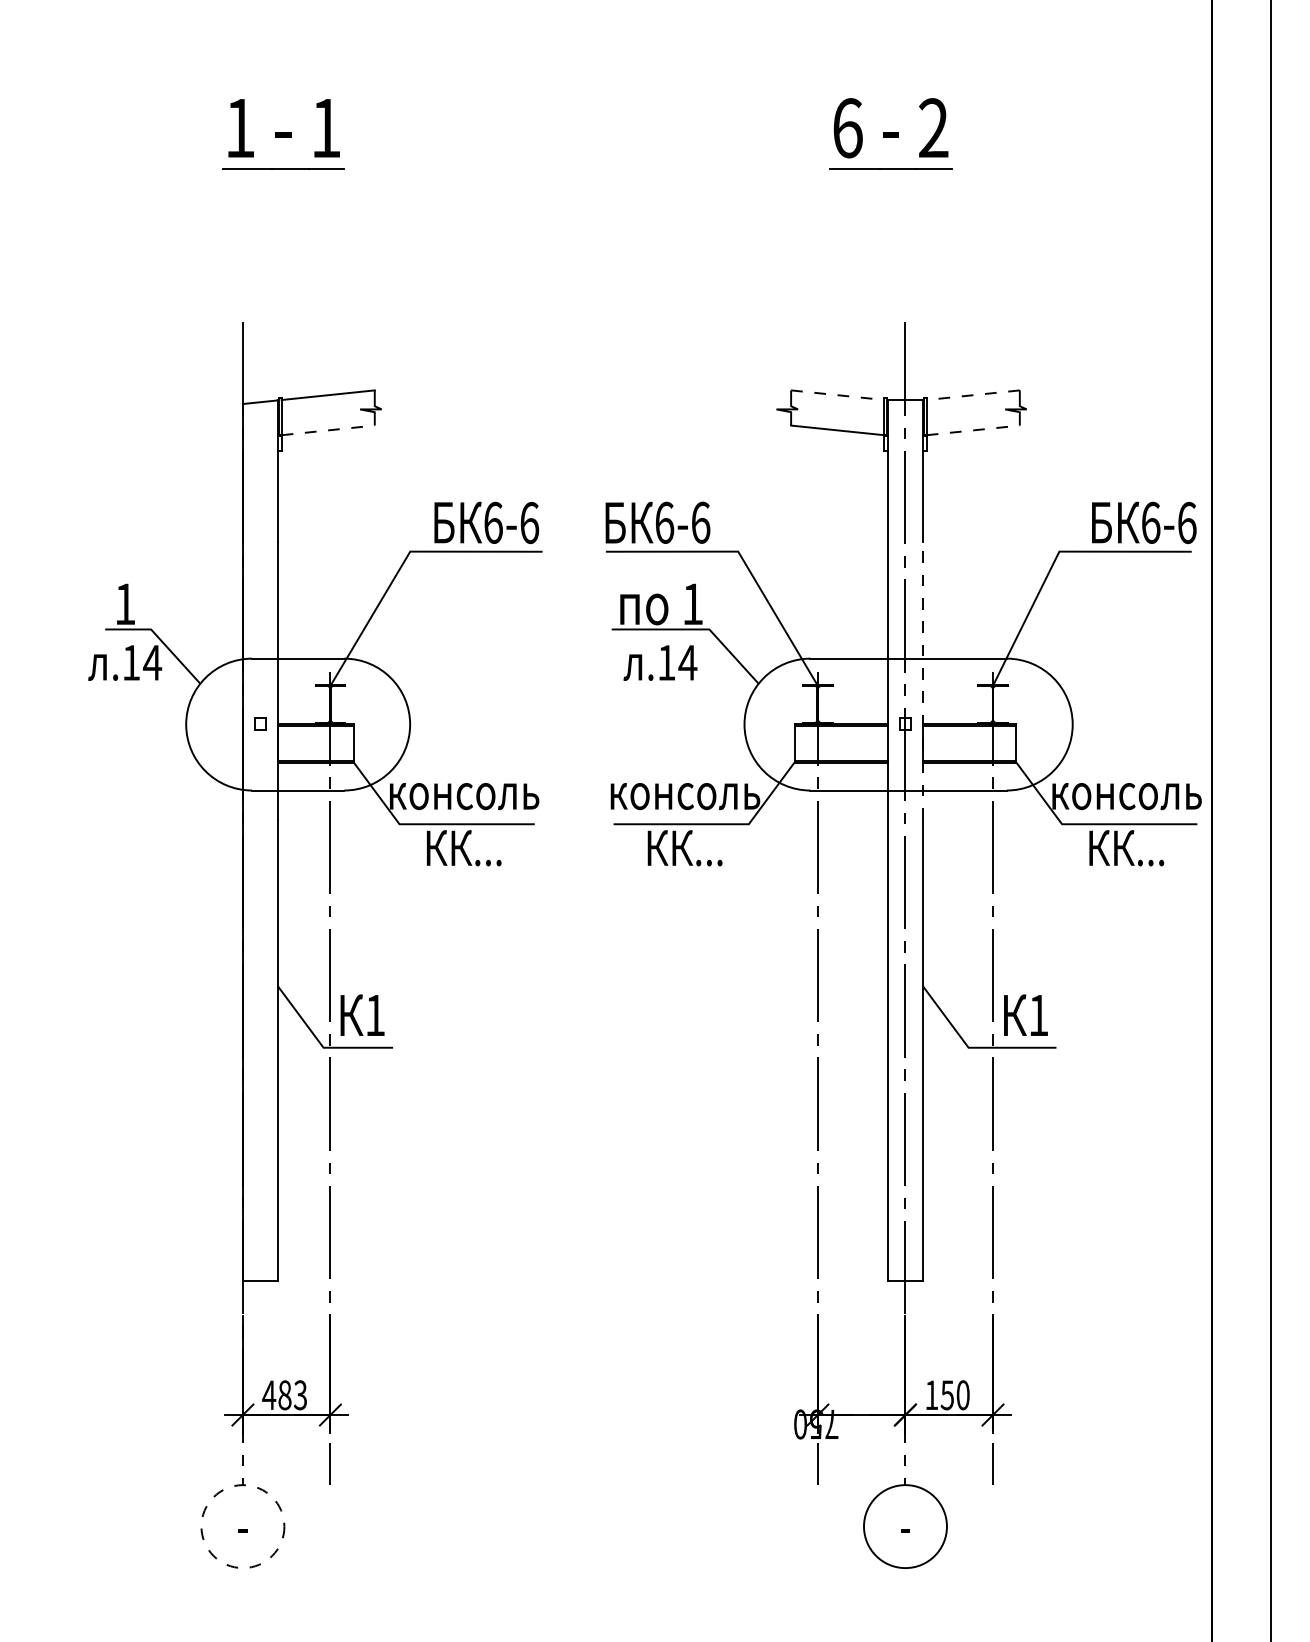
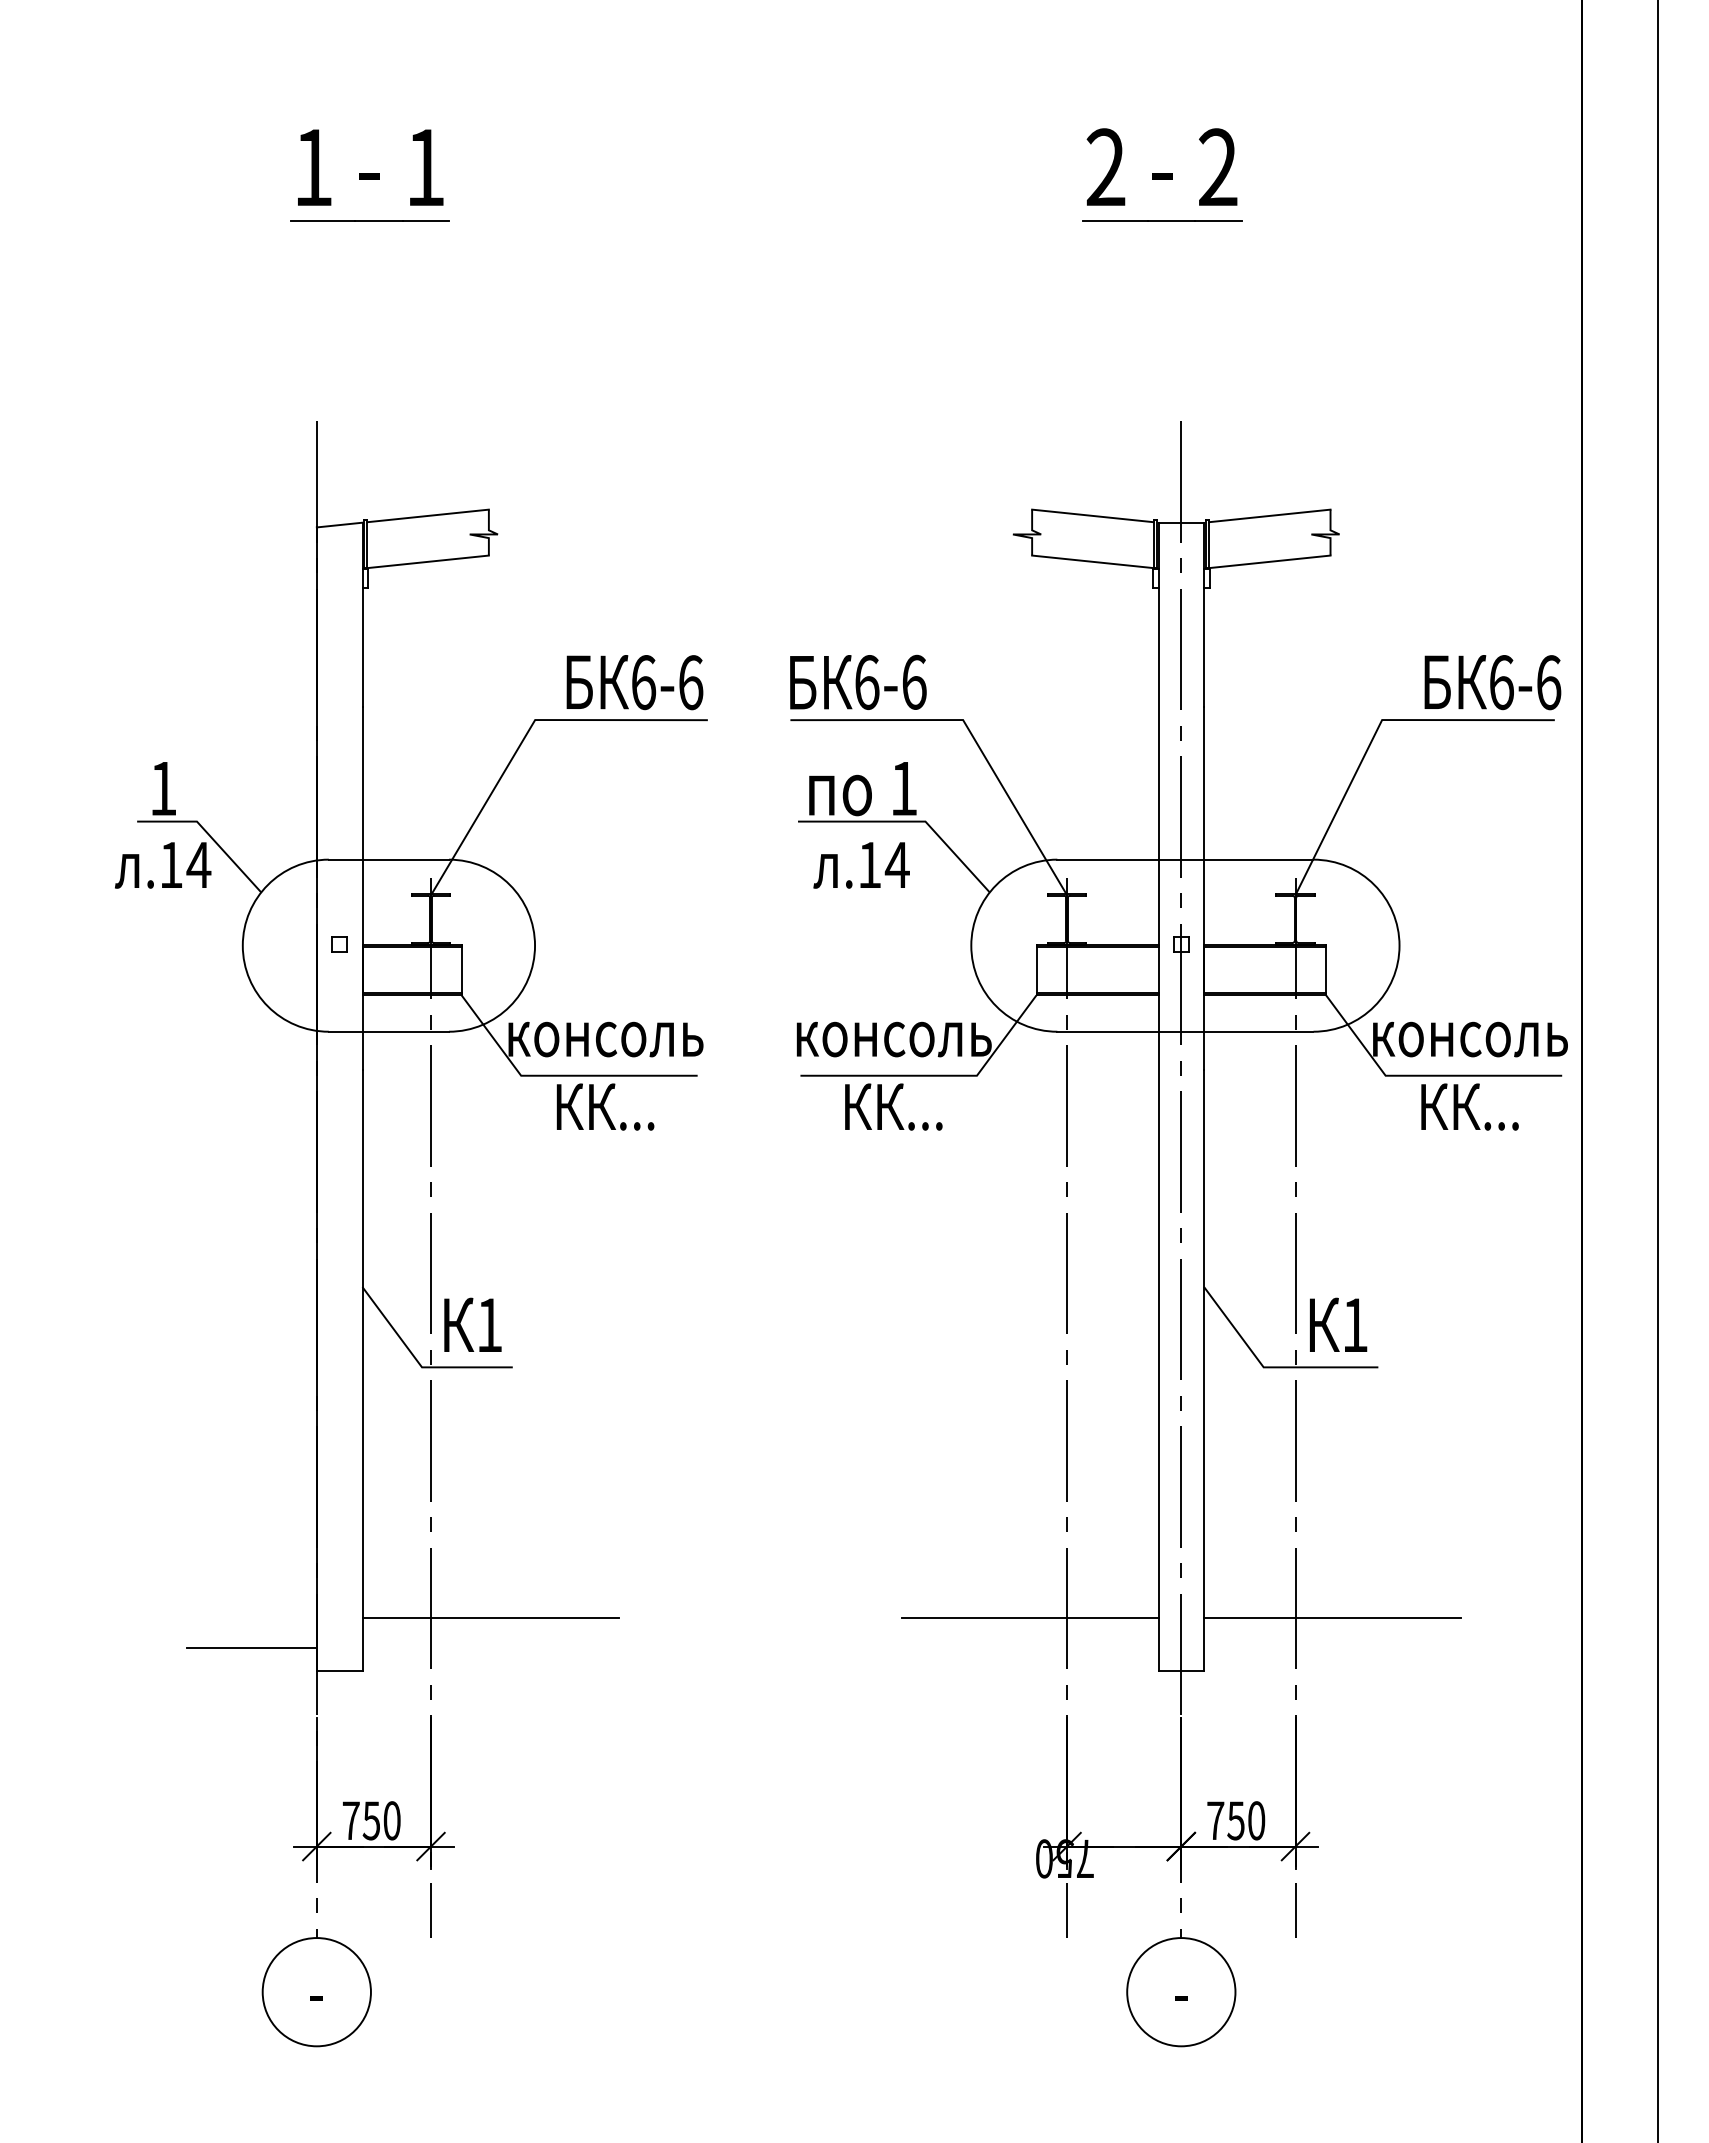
text: (847, 128) -> (1105, 167), 6 -> 2
line: (838, 394) -> (1093, 515), dashed -> solid
line: (973, 394) -> (1269, 515), dashed -> solid
line: (328, 430) -> (428, 561), dashed -> solid
line: (973, 430) -> (1270, 561), dashed -> solid
line: (923, 680) -> (1204, 888), dashed -> solid
line: (376, 1239) -> (490, 1617), added
line: (789, 1239) -> (1029, 1617), added
line: (1021, 1239) -> (1332, 1617), added
line: (192, 1263) -> (251, 1648), added
text: (284, 1395) -> (370, 1820), 483 -> 750
text: (931, 1395) -> (1215, 1820), 150 -> 750
circle: (242, 1526) -> (316, 1992), dashed -> solid

